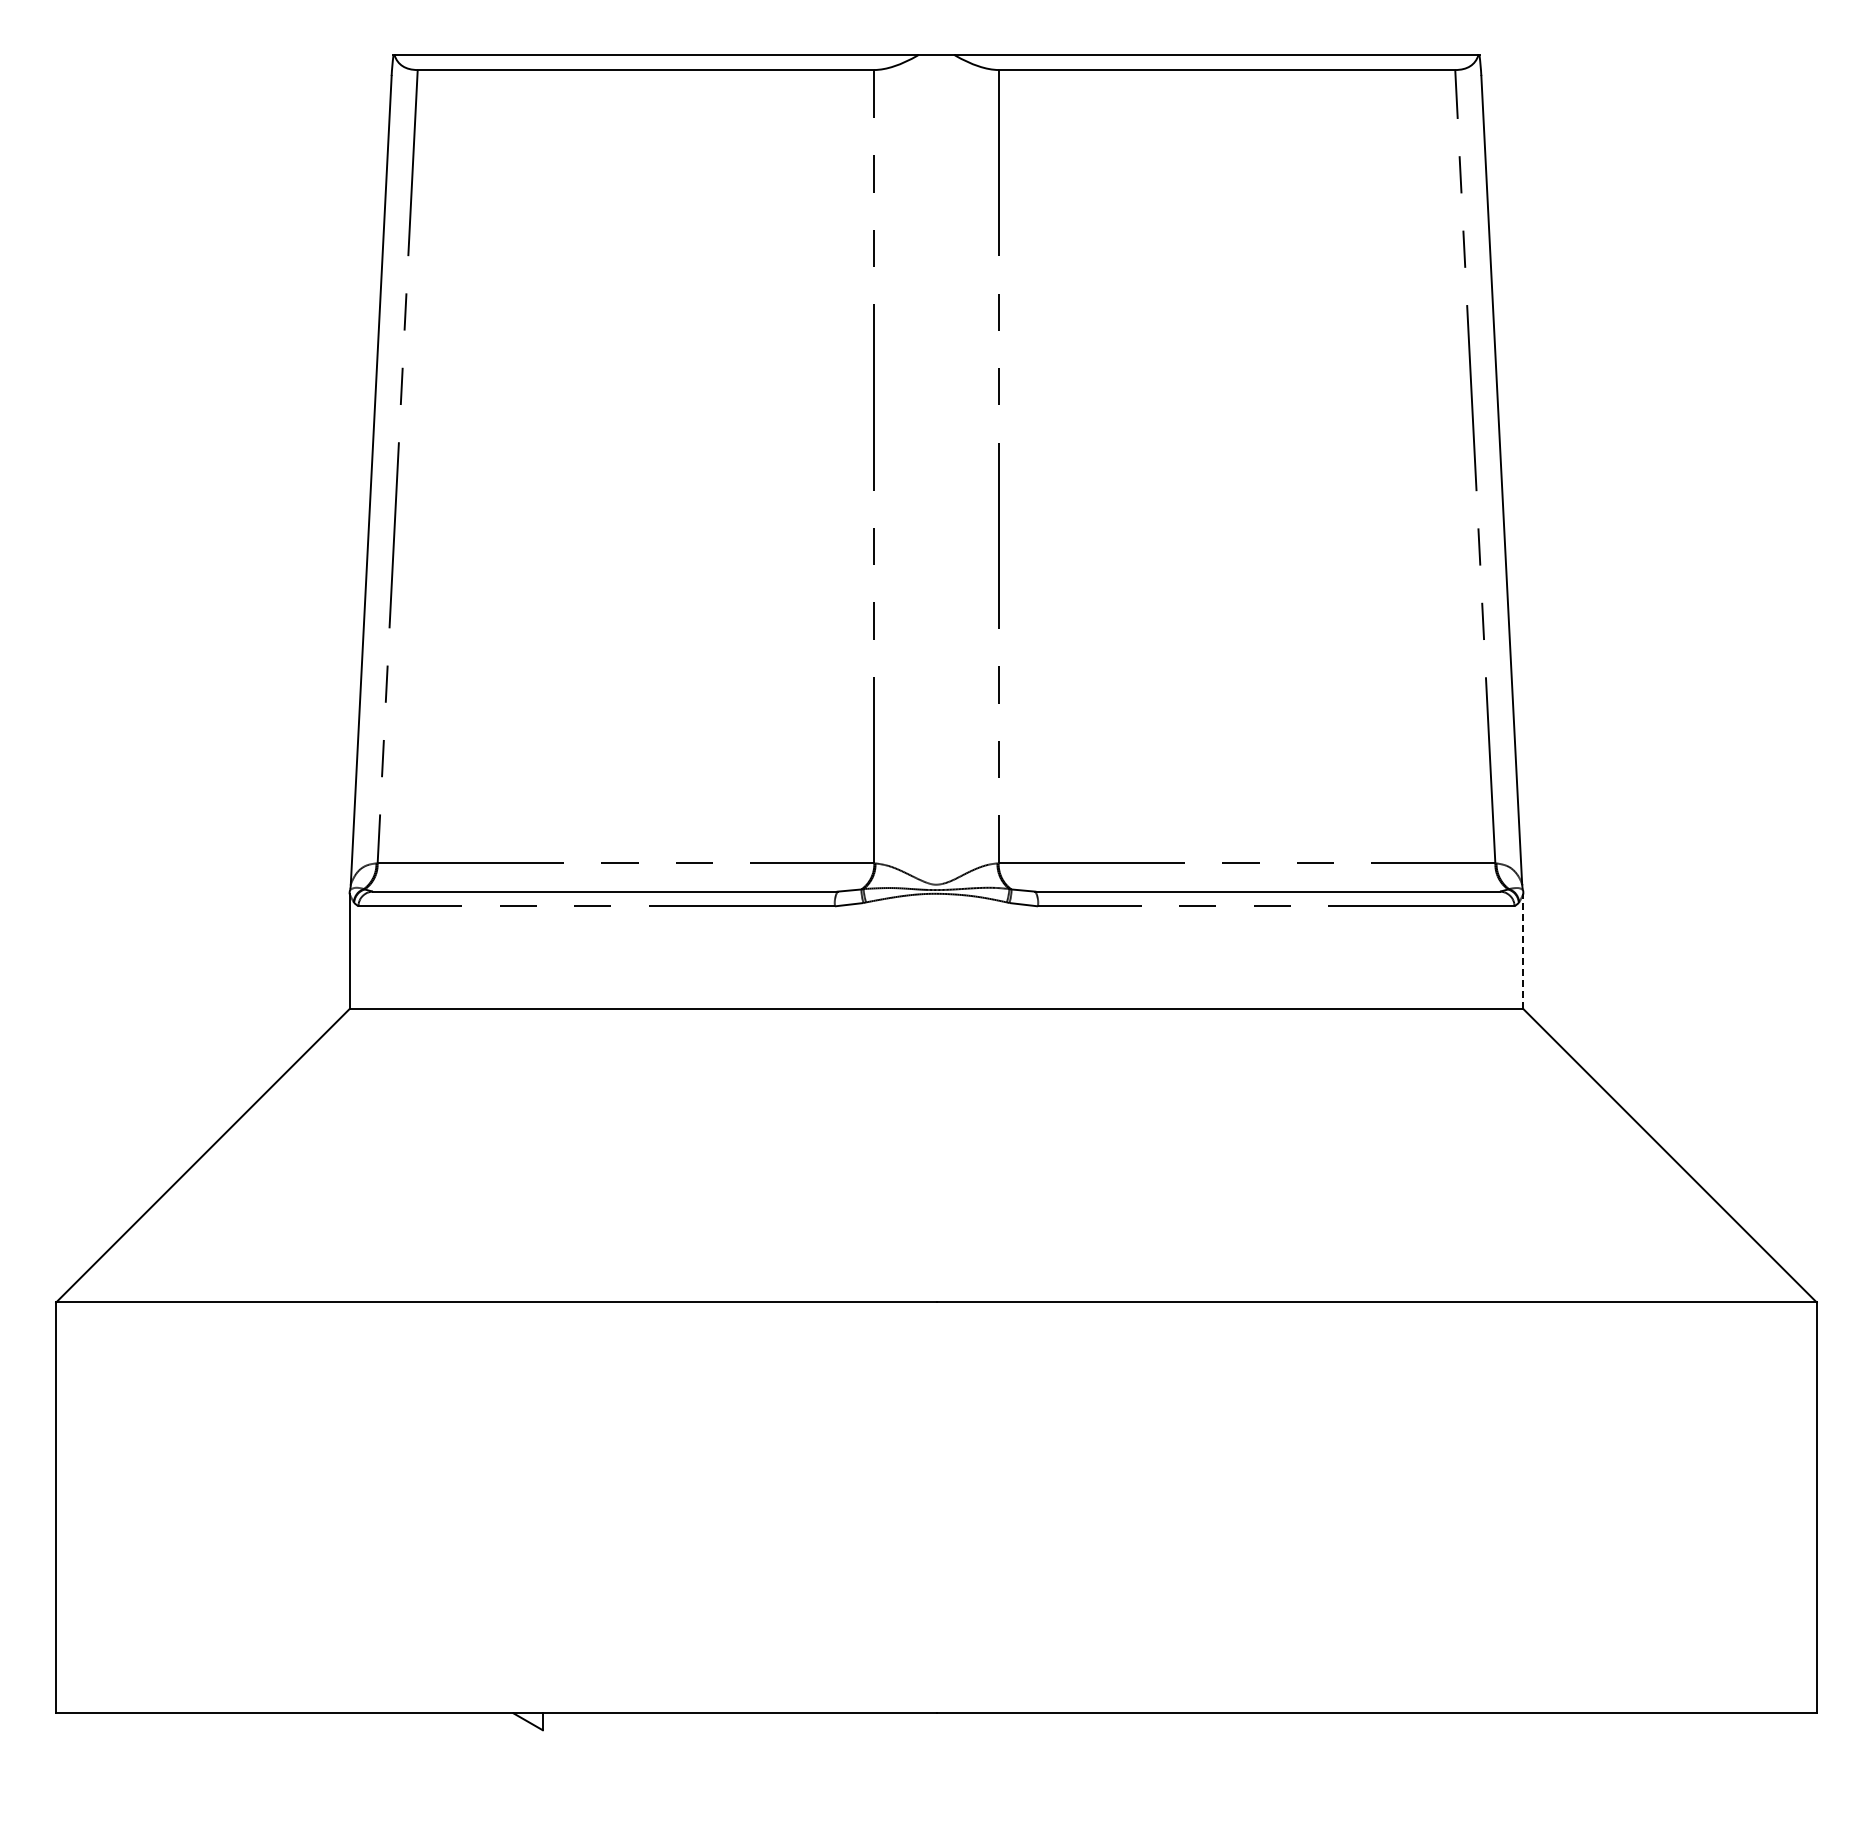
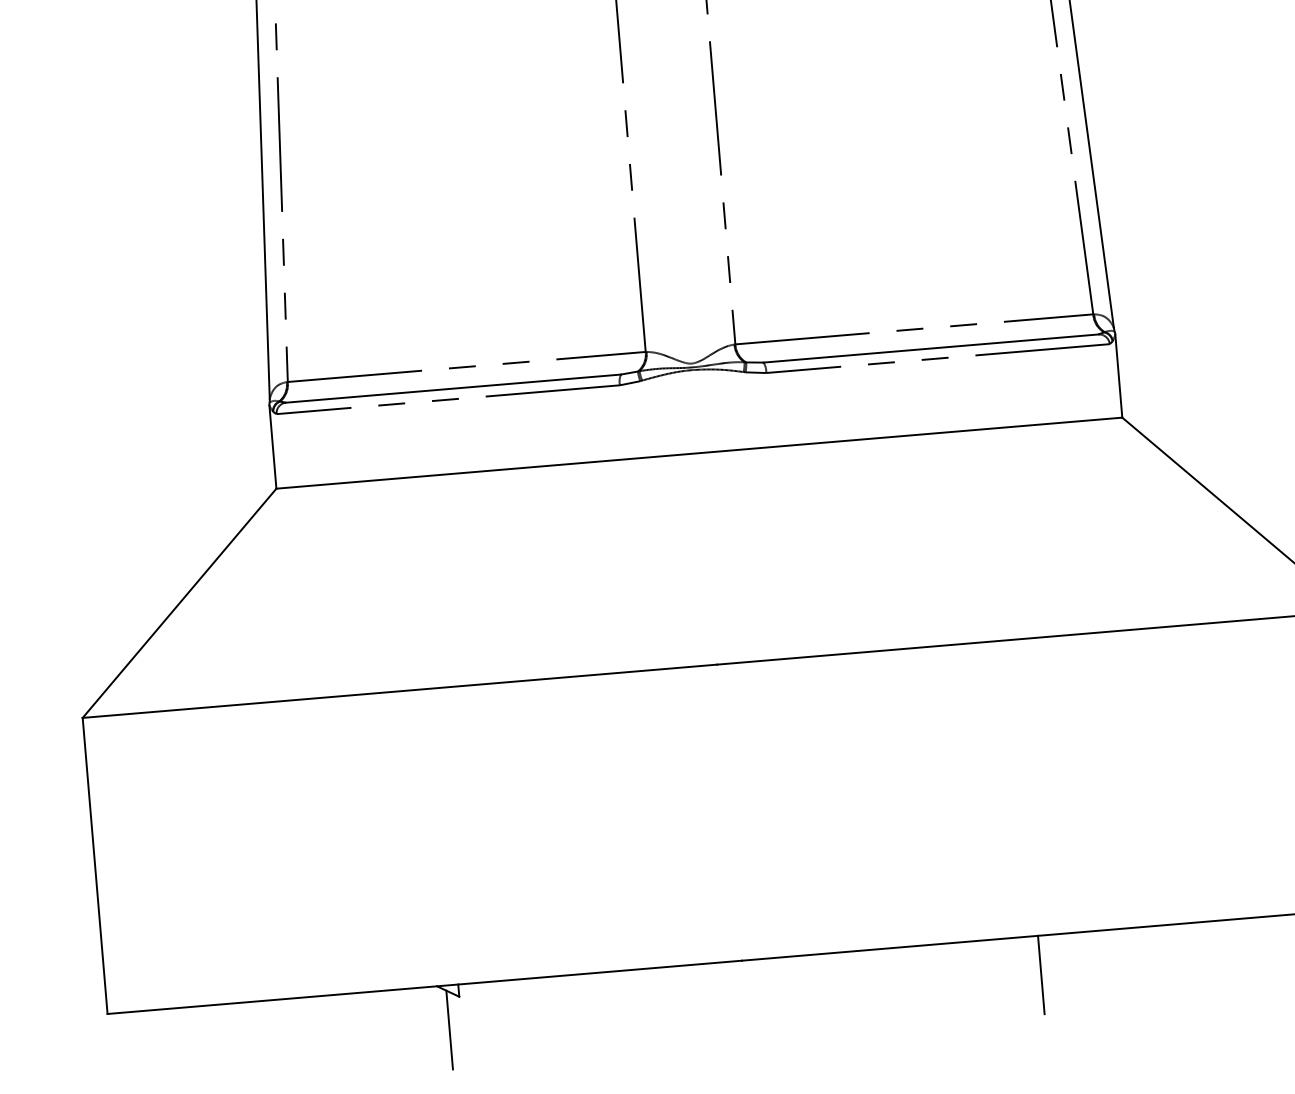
line: (1523, 951) -> (1118, 376), dashed -> solid
line: (1347, 1767) -> (1041, 974), added
line: (525, 1774) -> (449, 1029), added

